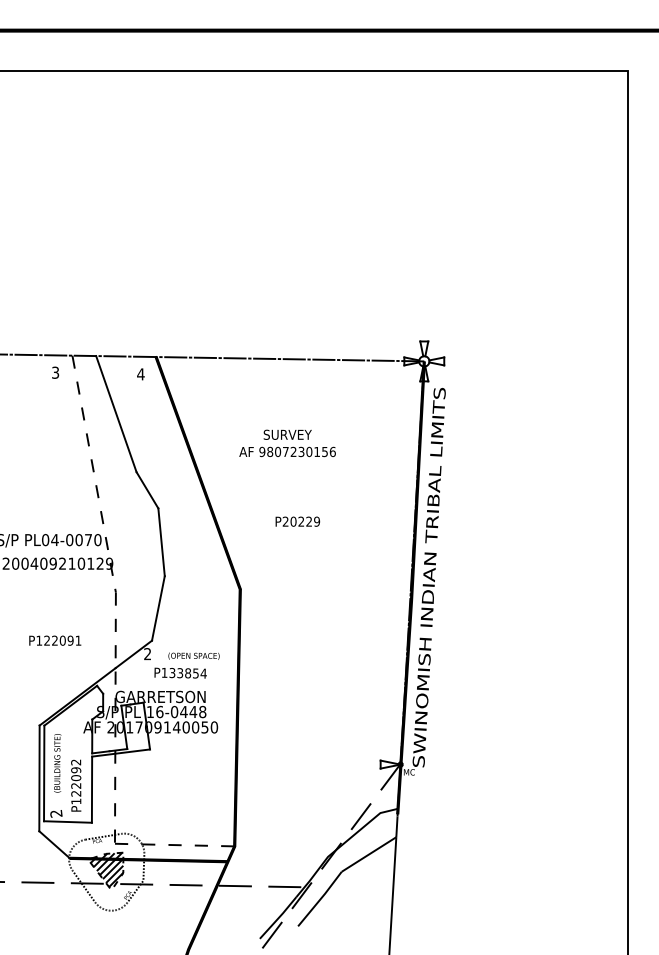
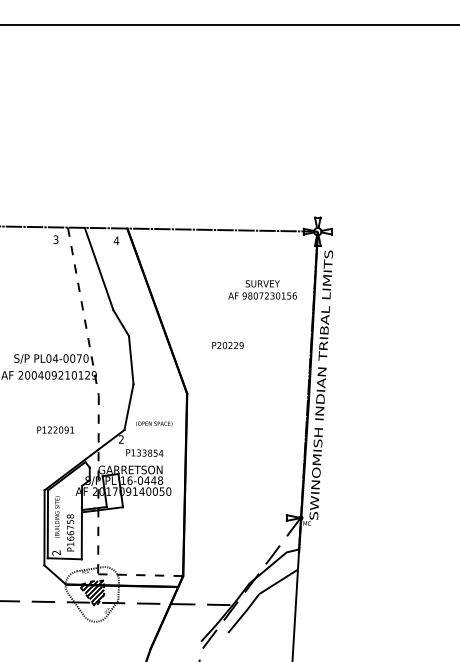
text: (287, 443) -> (262, 289), moved
text: (193, 655) -> (153, 423), moved
text: (76, 777) -> (70, 527), P122092 -> P166758

